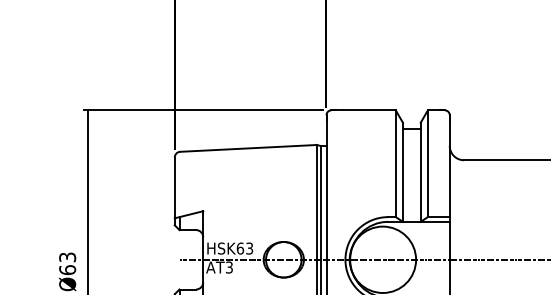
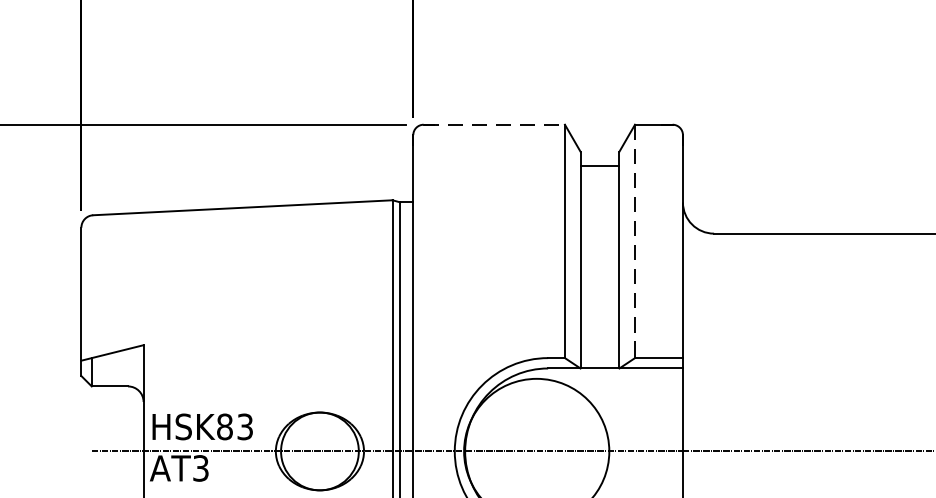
line: (364, 110) -> (496, 124), solid -> dashed
line: (427, 164) -> (634, 242), solid -> dashed
text: (240, 248) -> (225, 426), HSK63 -> HSK83

